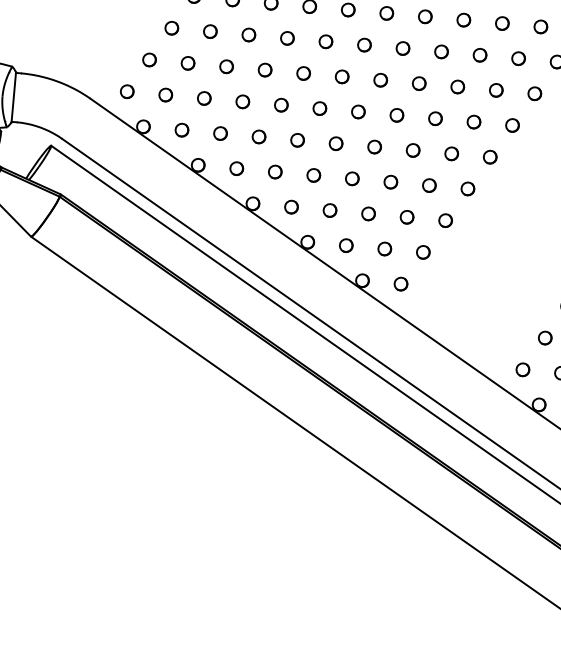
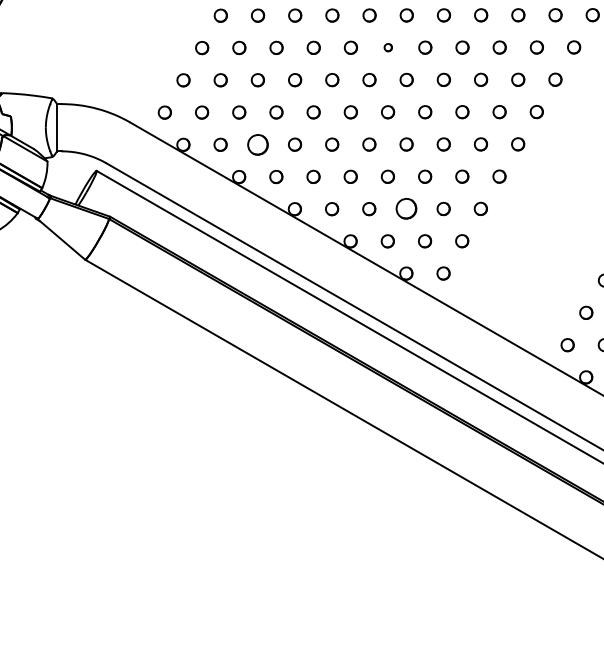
part: (364, 44) -> (388, 47), size x0.6
part: (220, 133) -> (257, 144), size x1.6
part: (368, 214) -> (406, 209), size x1.6

